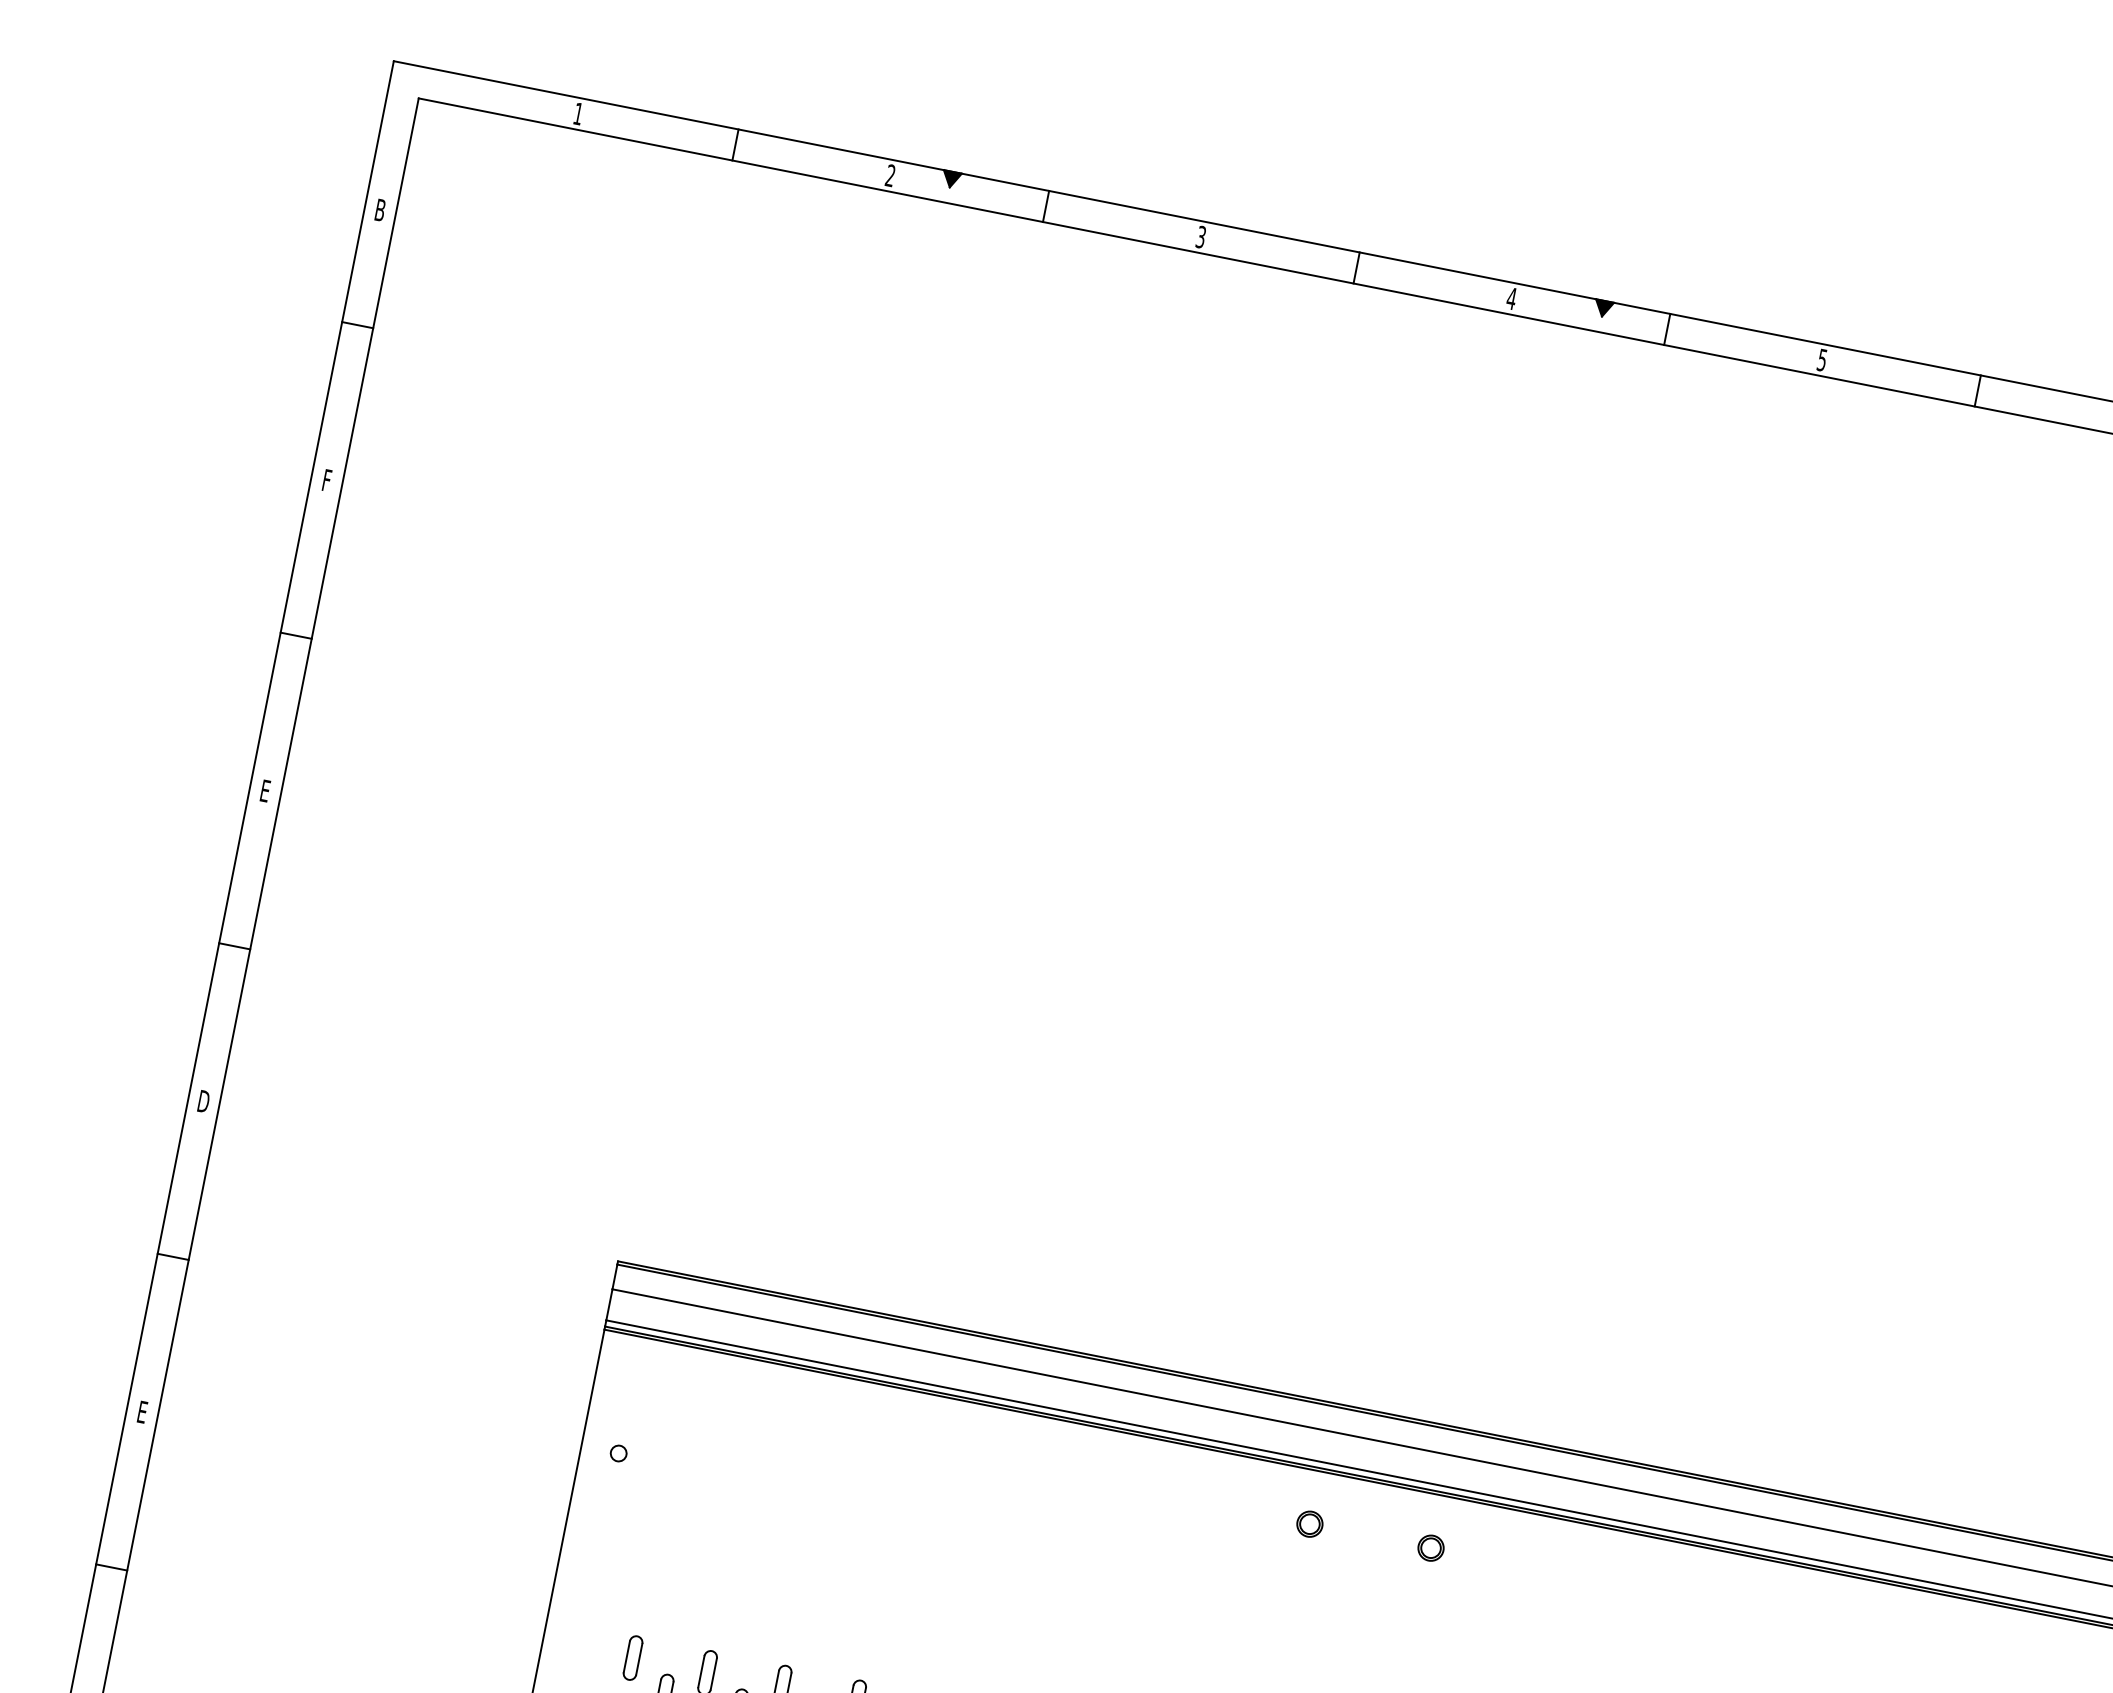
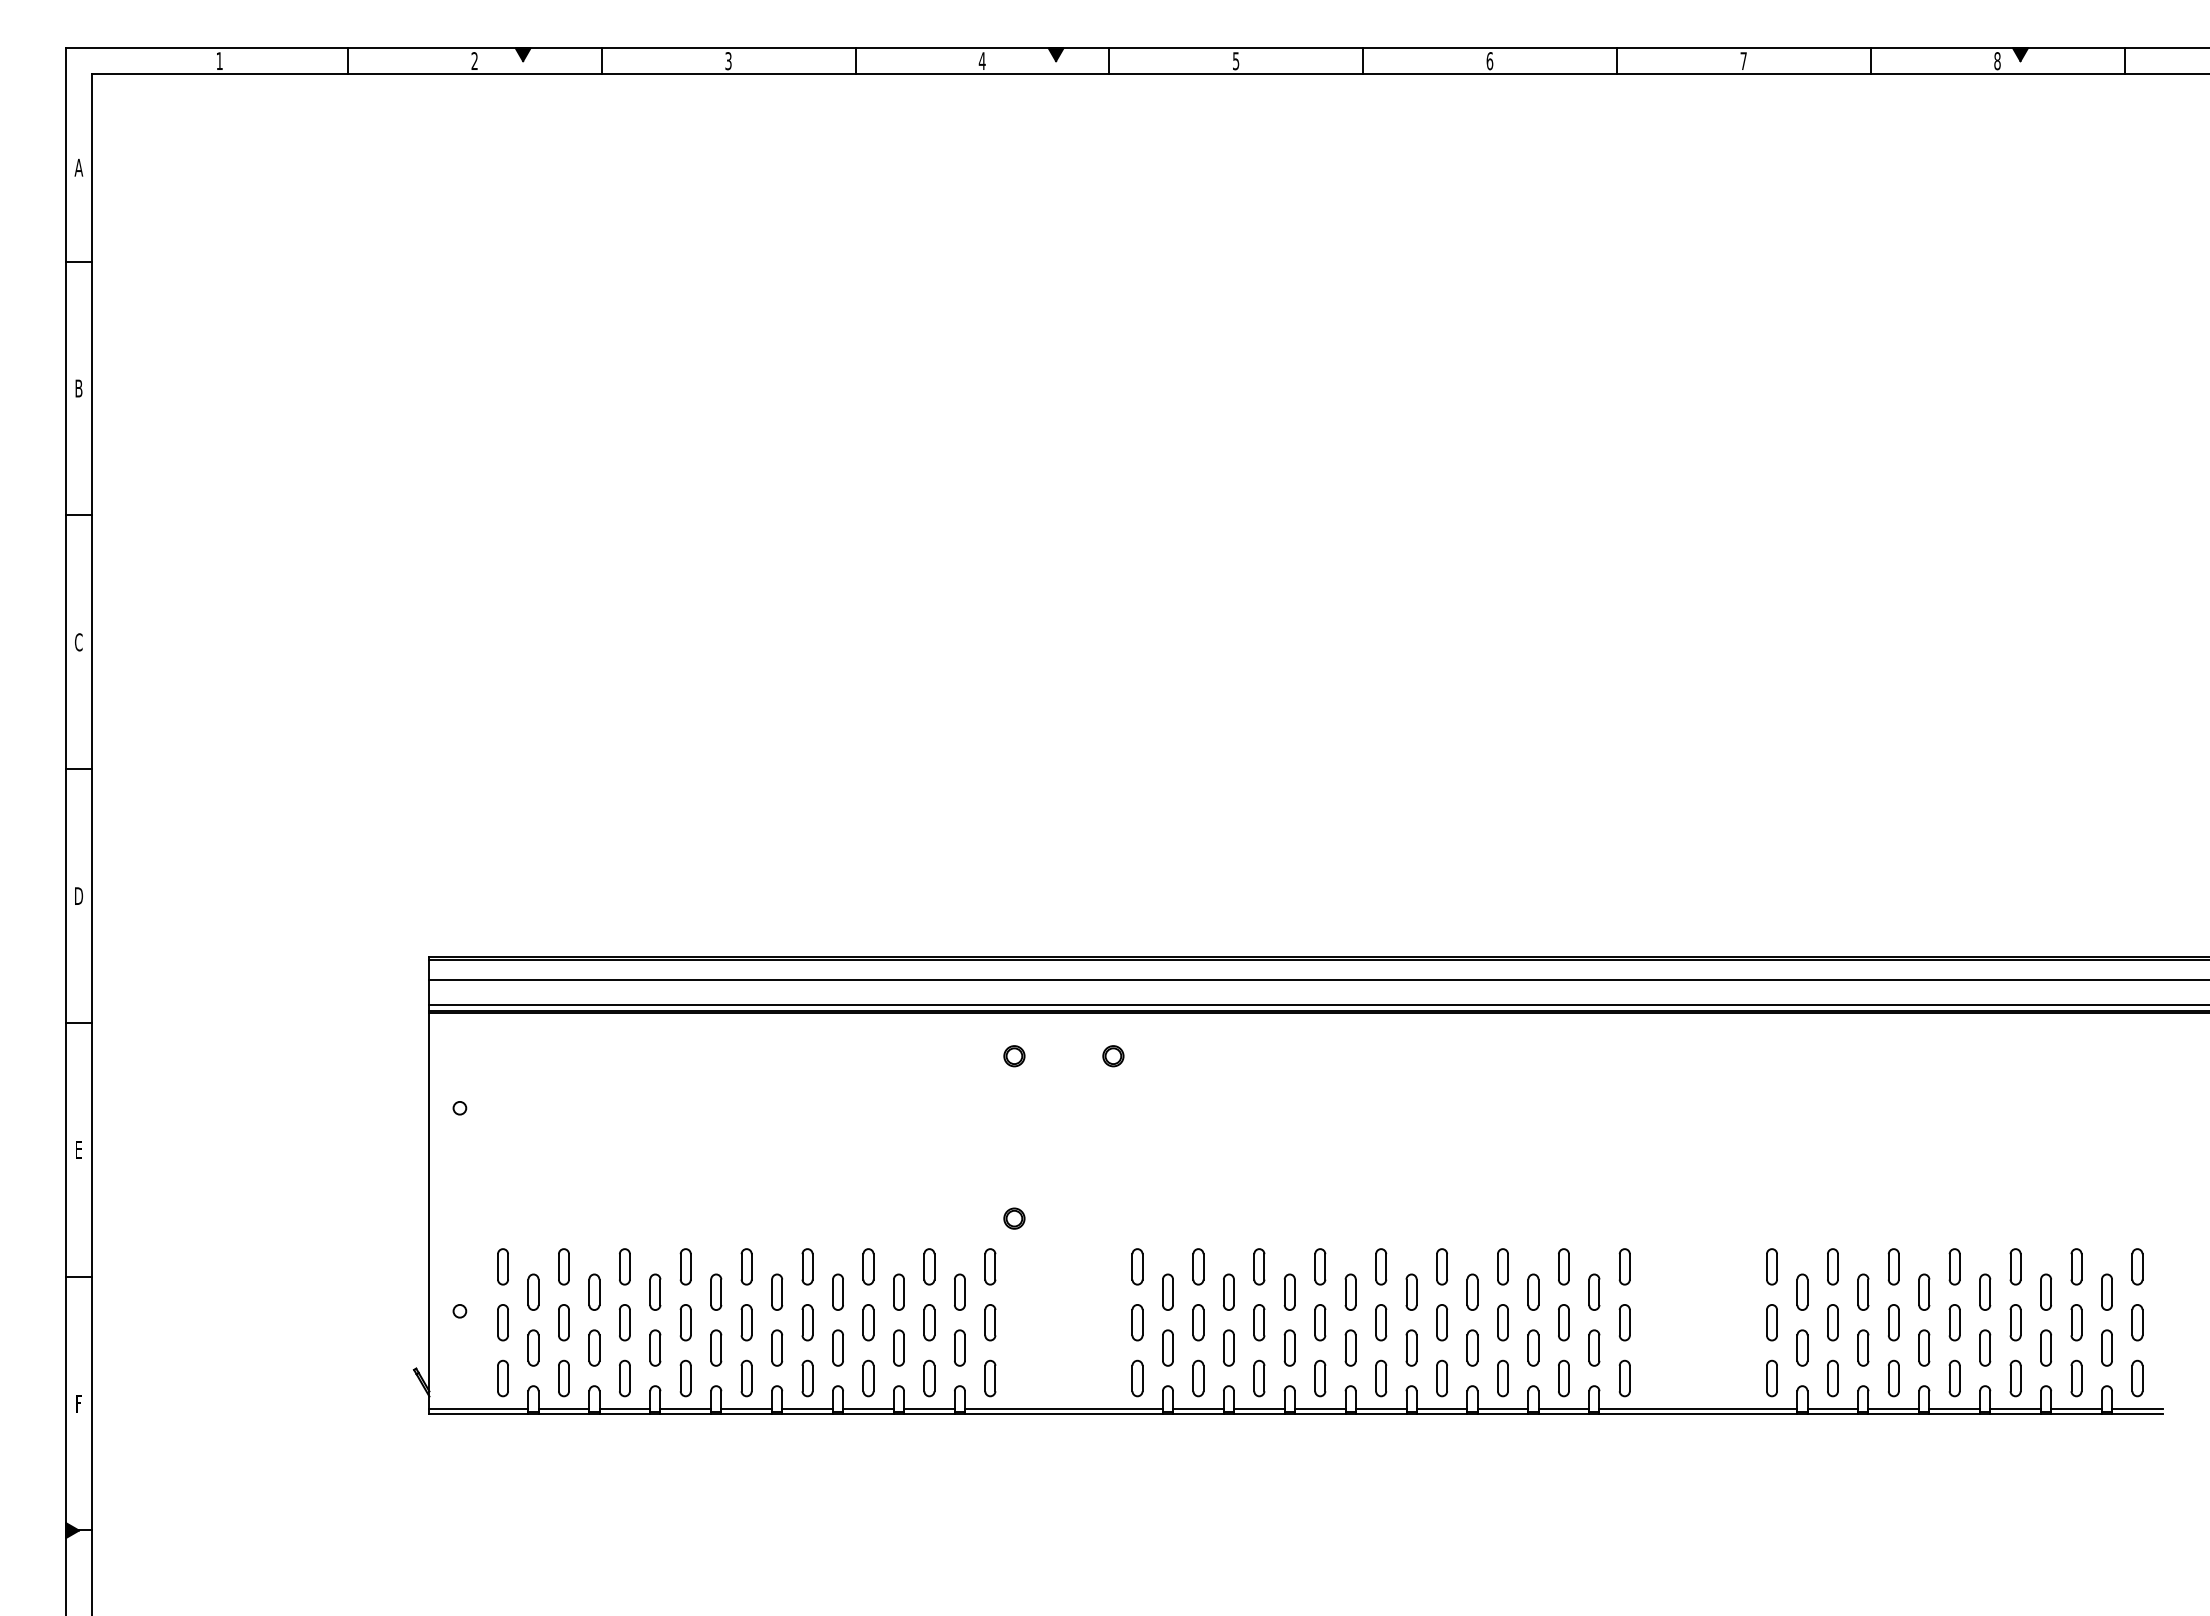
text: (379, 209) -> (78, 167), B -> A
text: (326, 480) -> (78, 388), F -> B
text: (264, 791) -> (78, 642), E -> C

